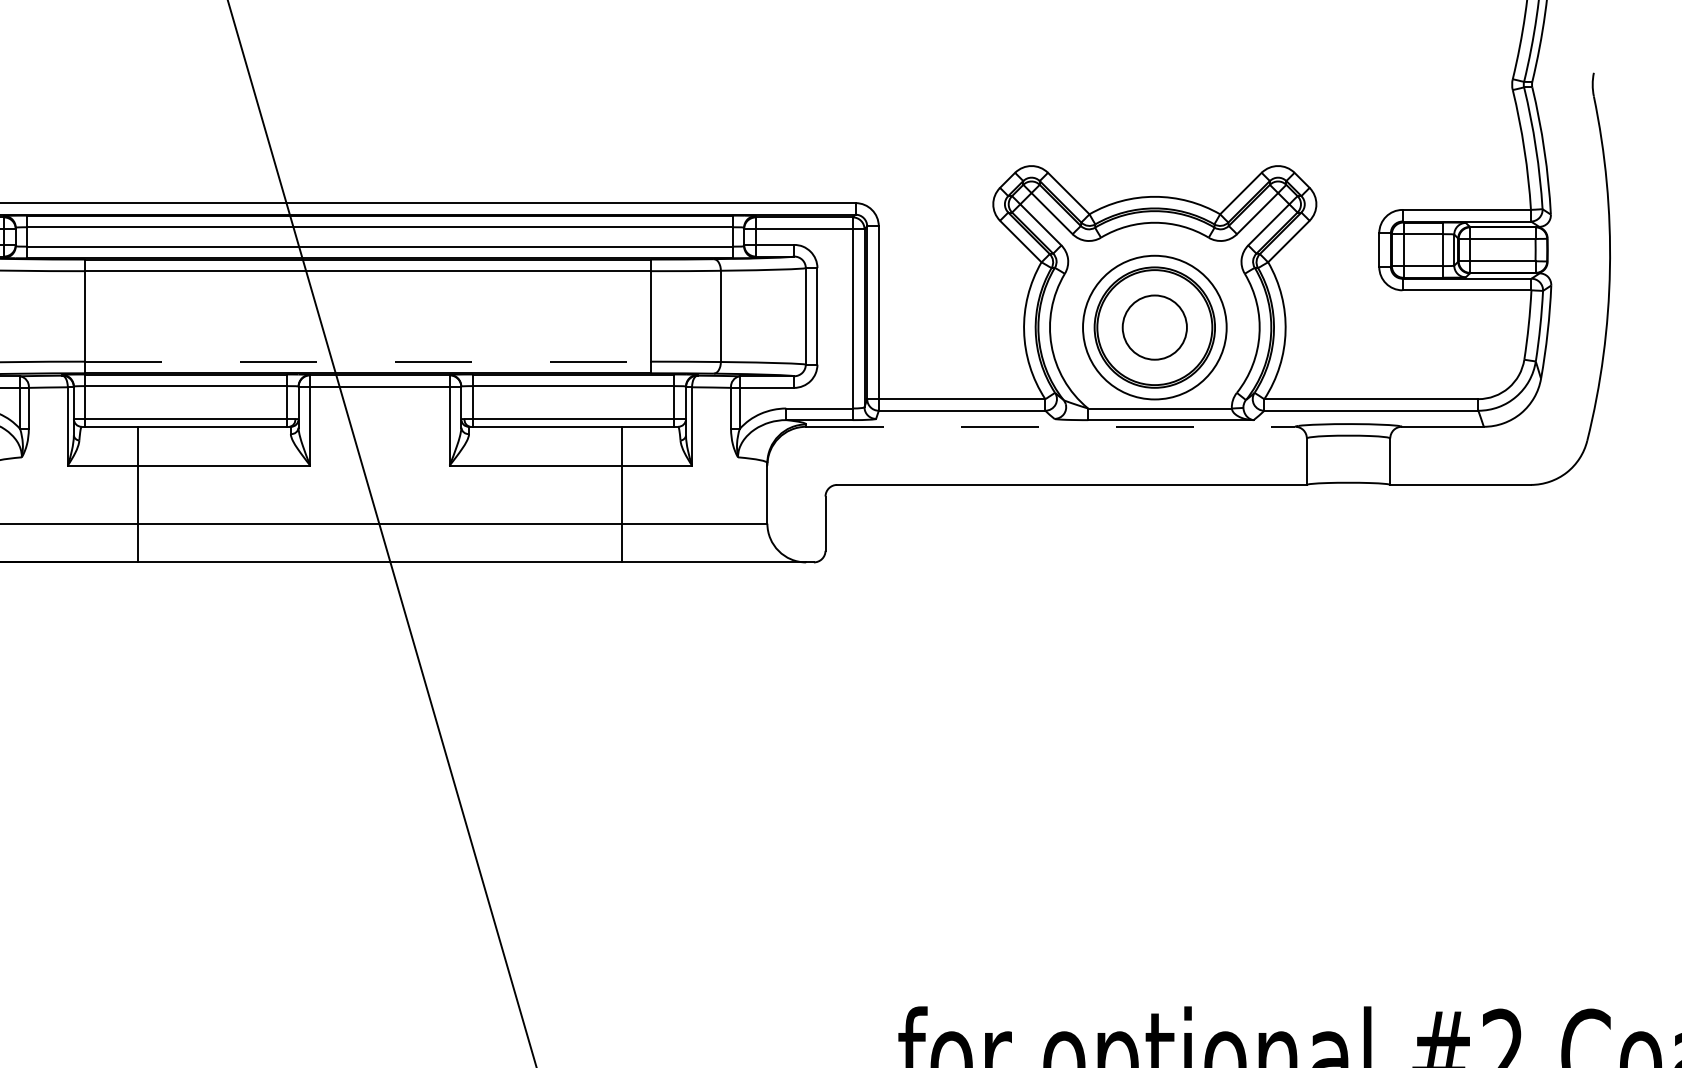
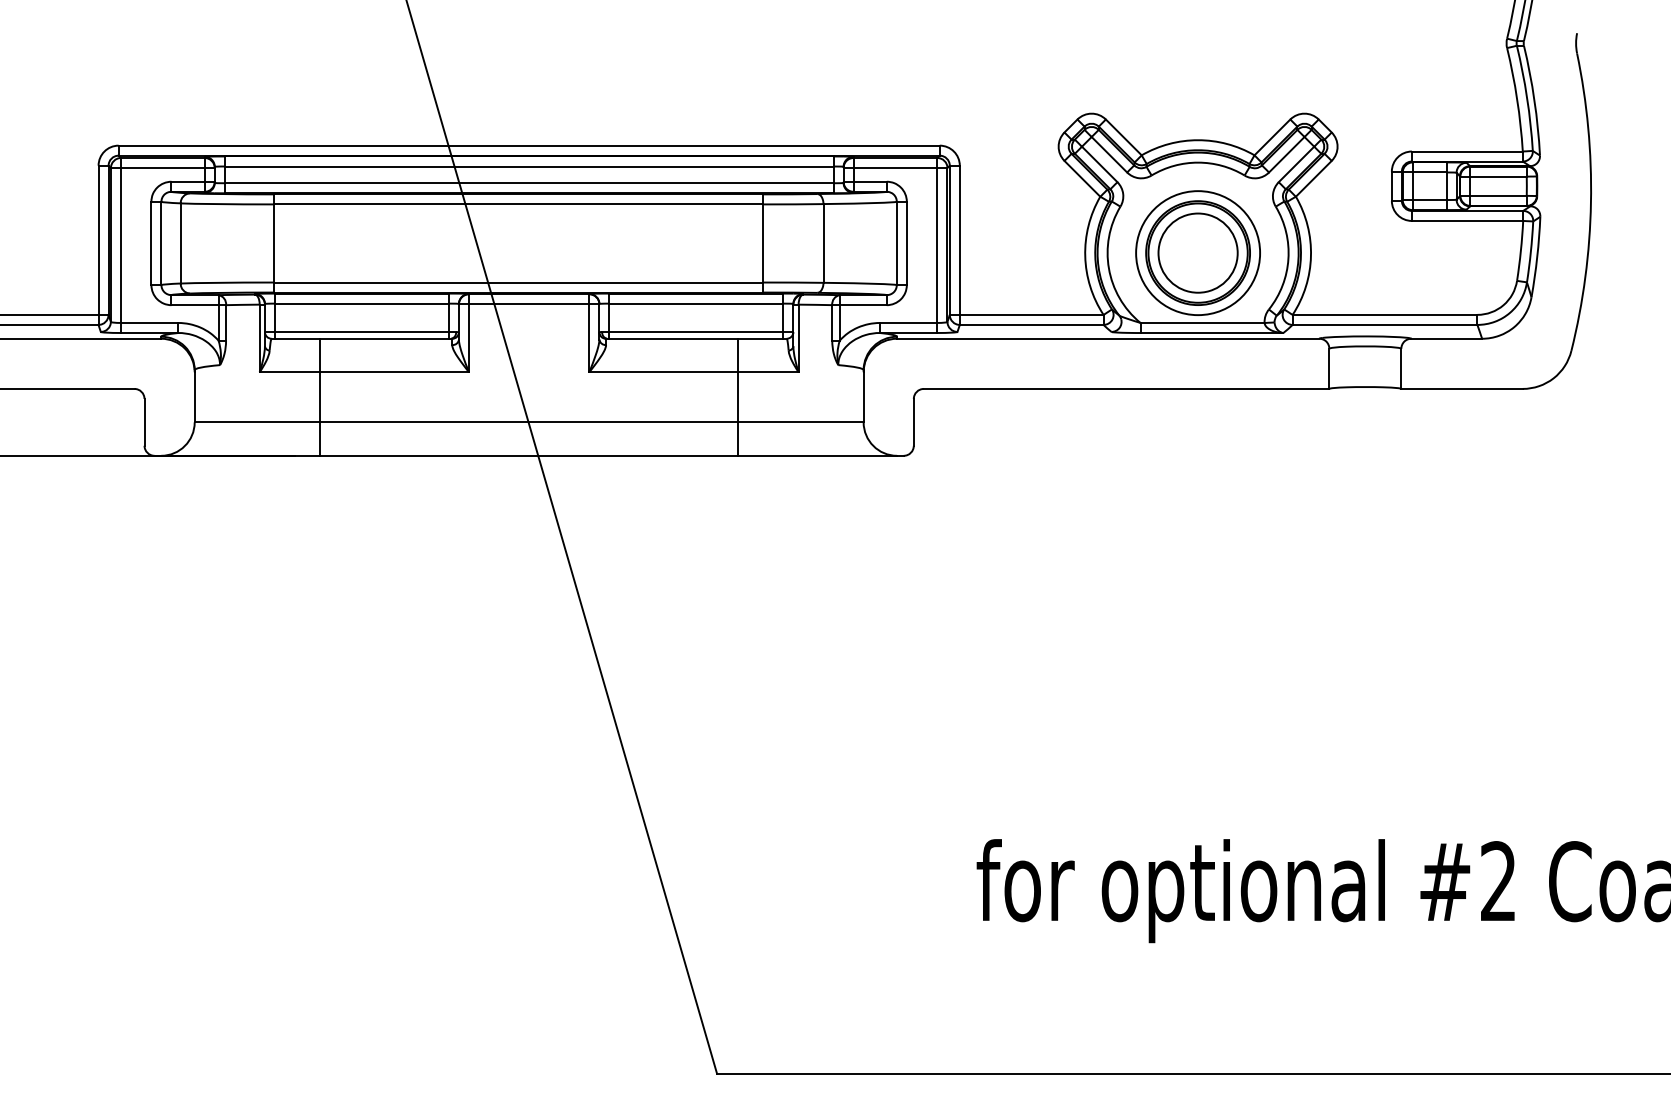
circle: (1154, 326) -> (1197, 252), size x1.43
line: (367, 361) -> (518, 282), dashed -> solid
line: (1051, 426) -> (1108, 338), dashed -> solid

